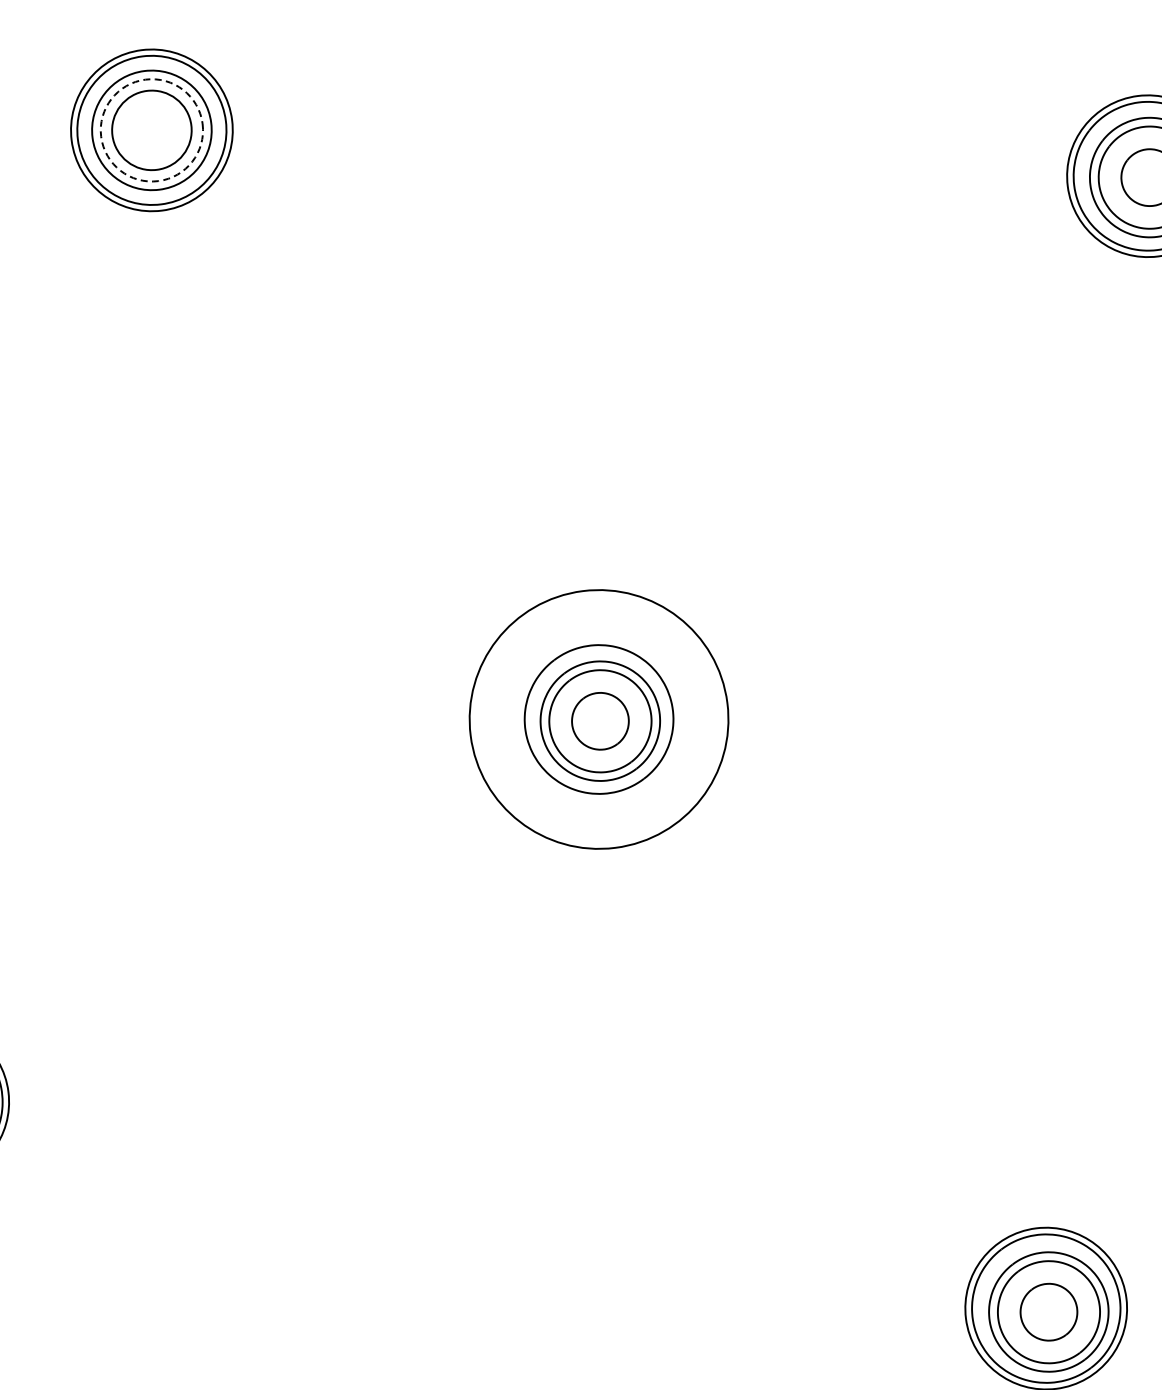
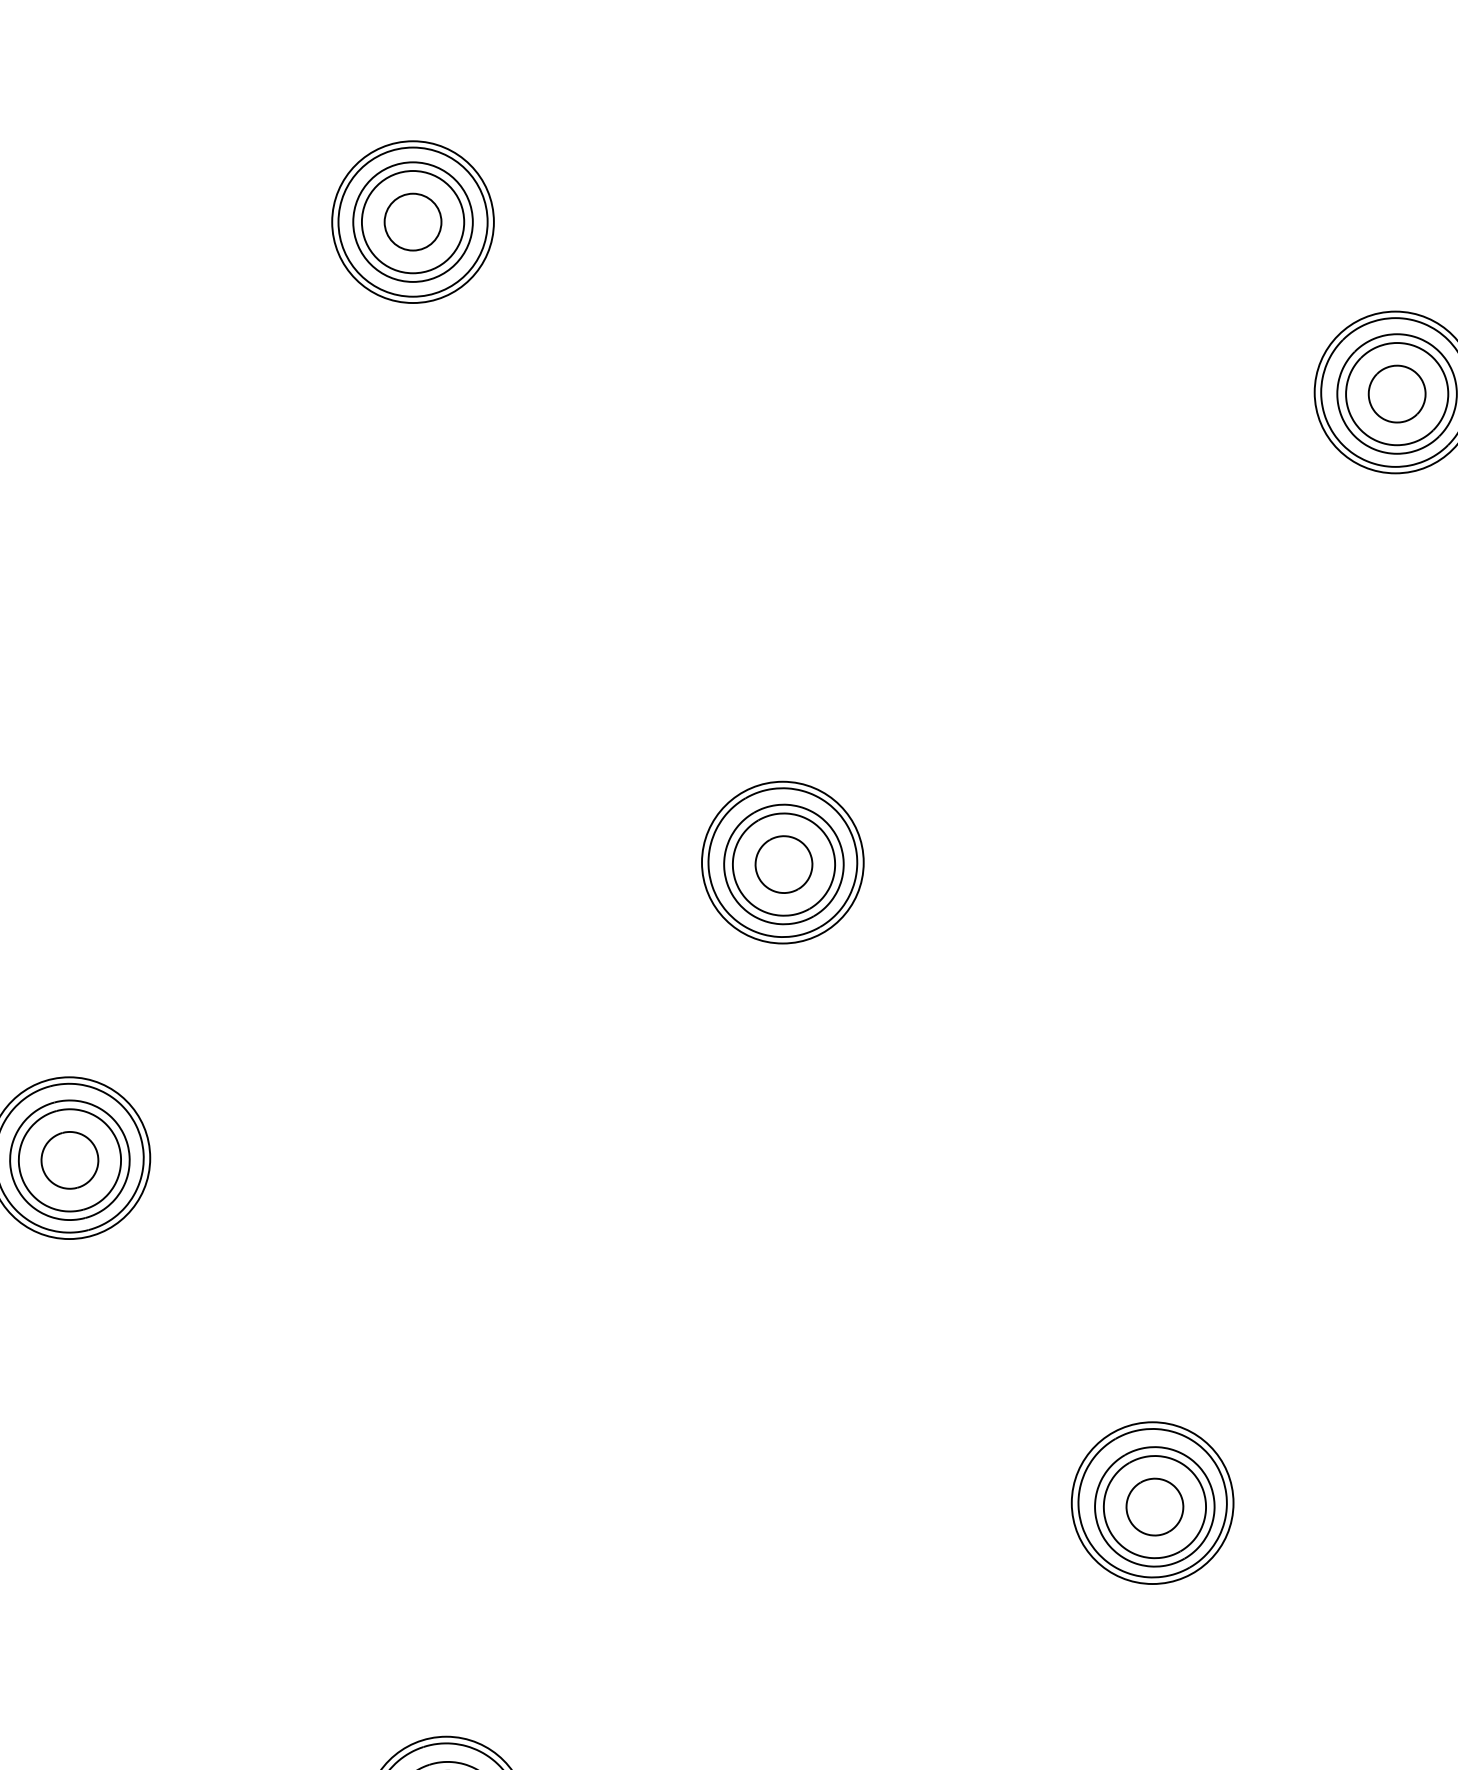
circle: (151, 129) -> (412, 221), size x0.71
circle: (151, 130) -> (412, 222), dashed -> solid
circle: (598, 719) -> (782, 862), size x0.62

